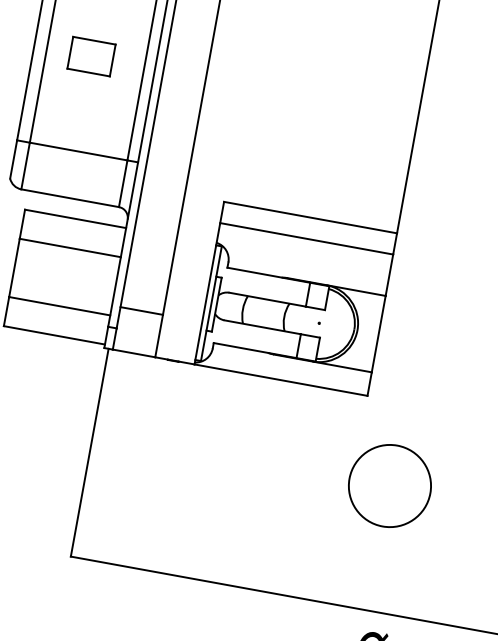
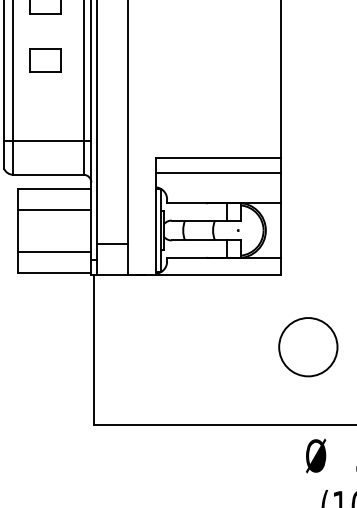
part: (91, 57) -> (45, 60), moved
circle: (390, 486) -> (308, 347), moved

